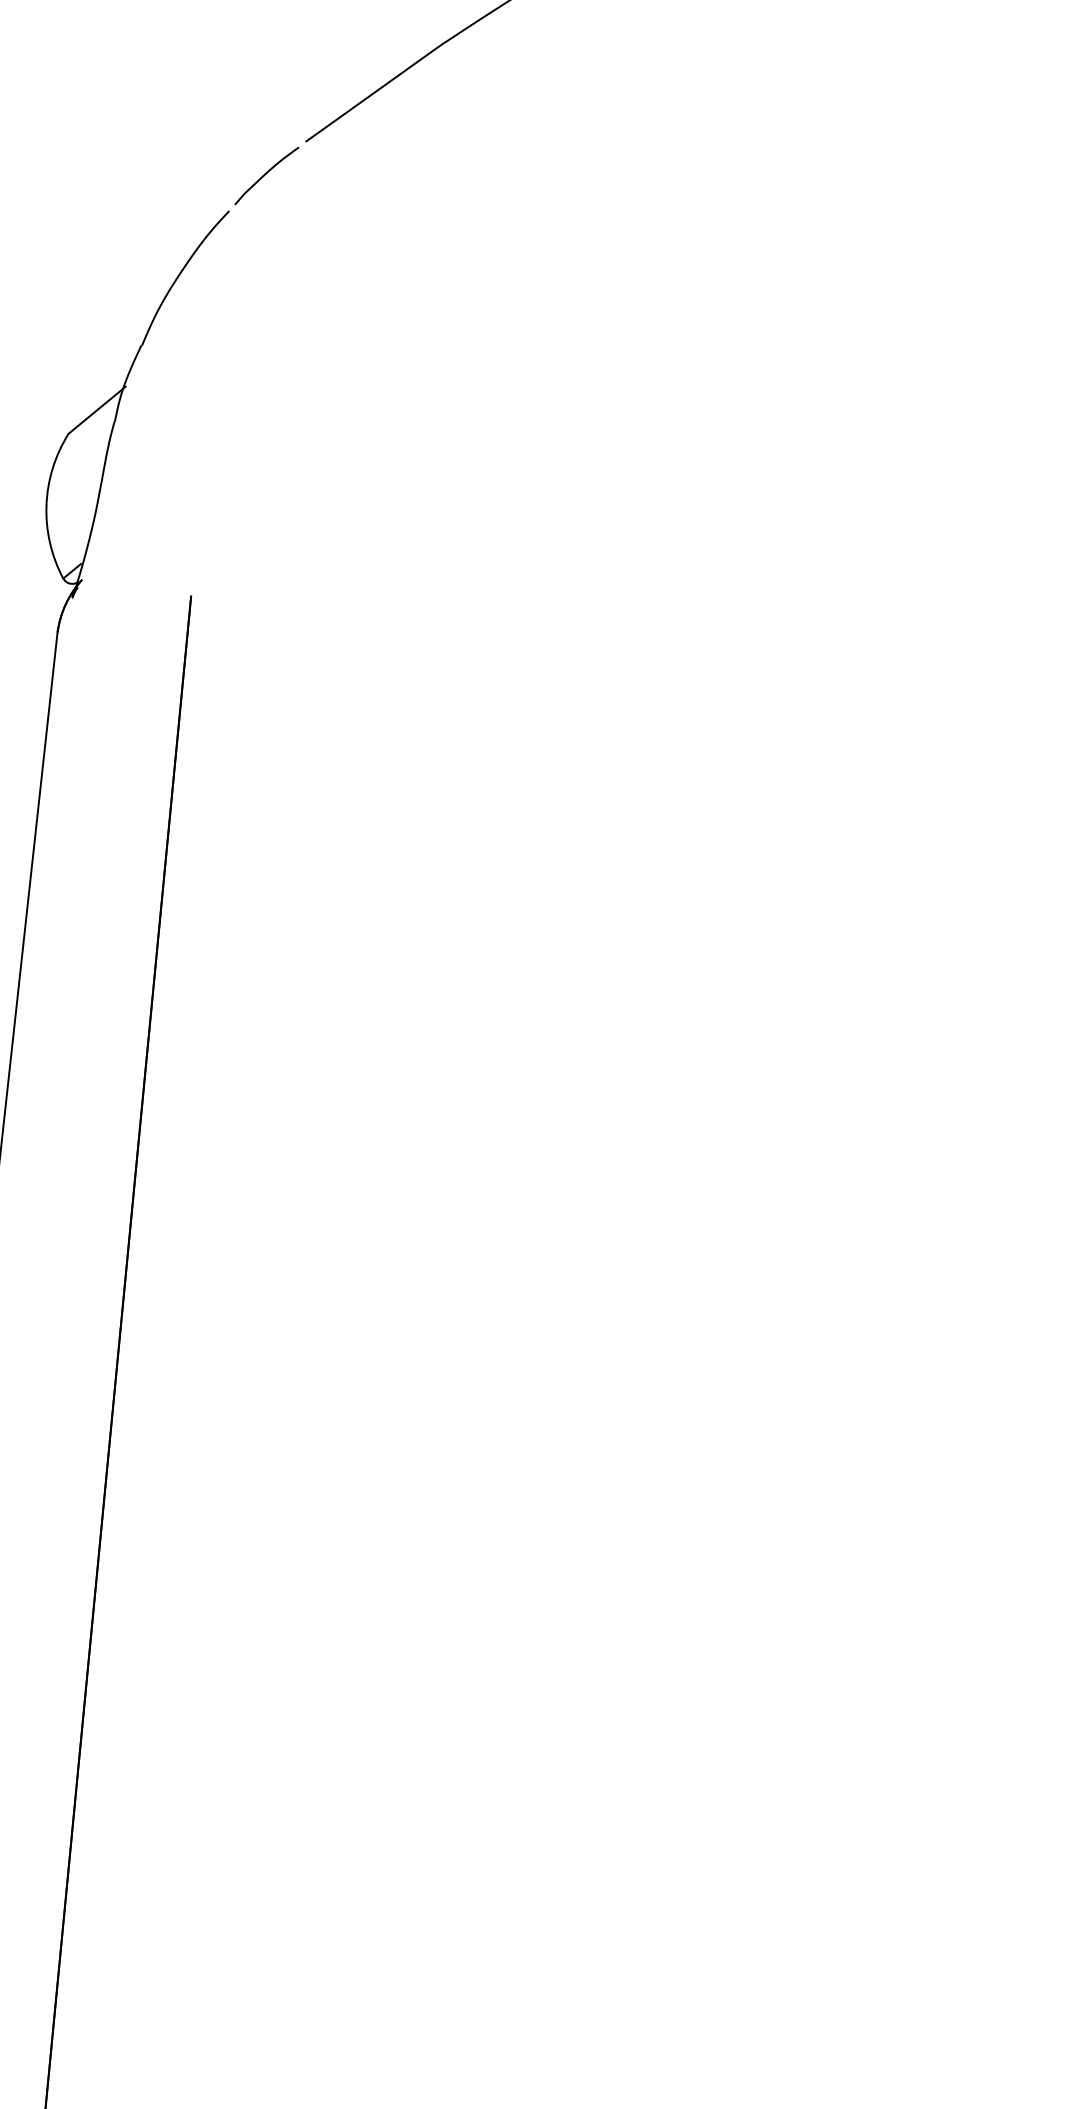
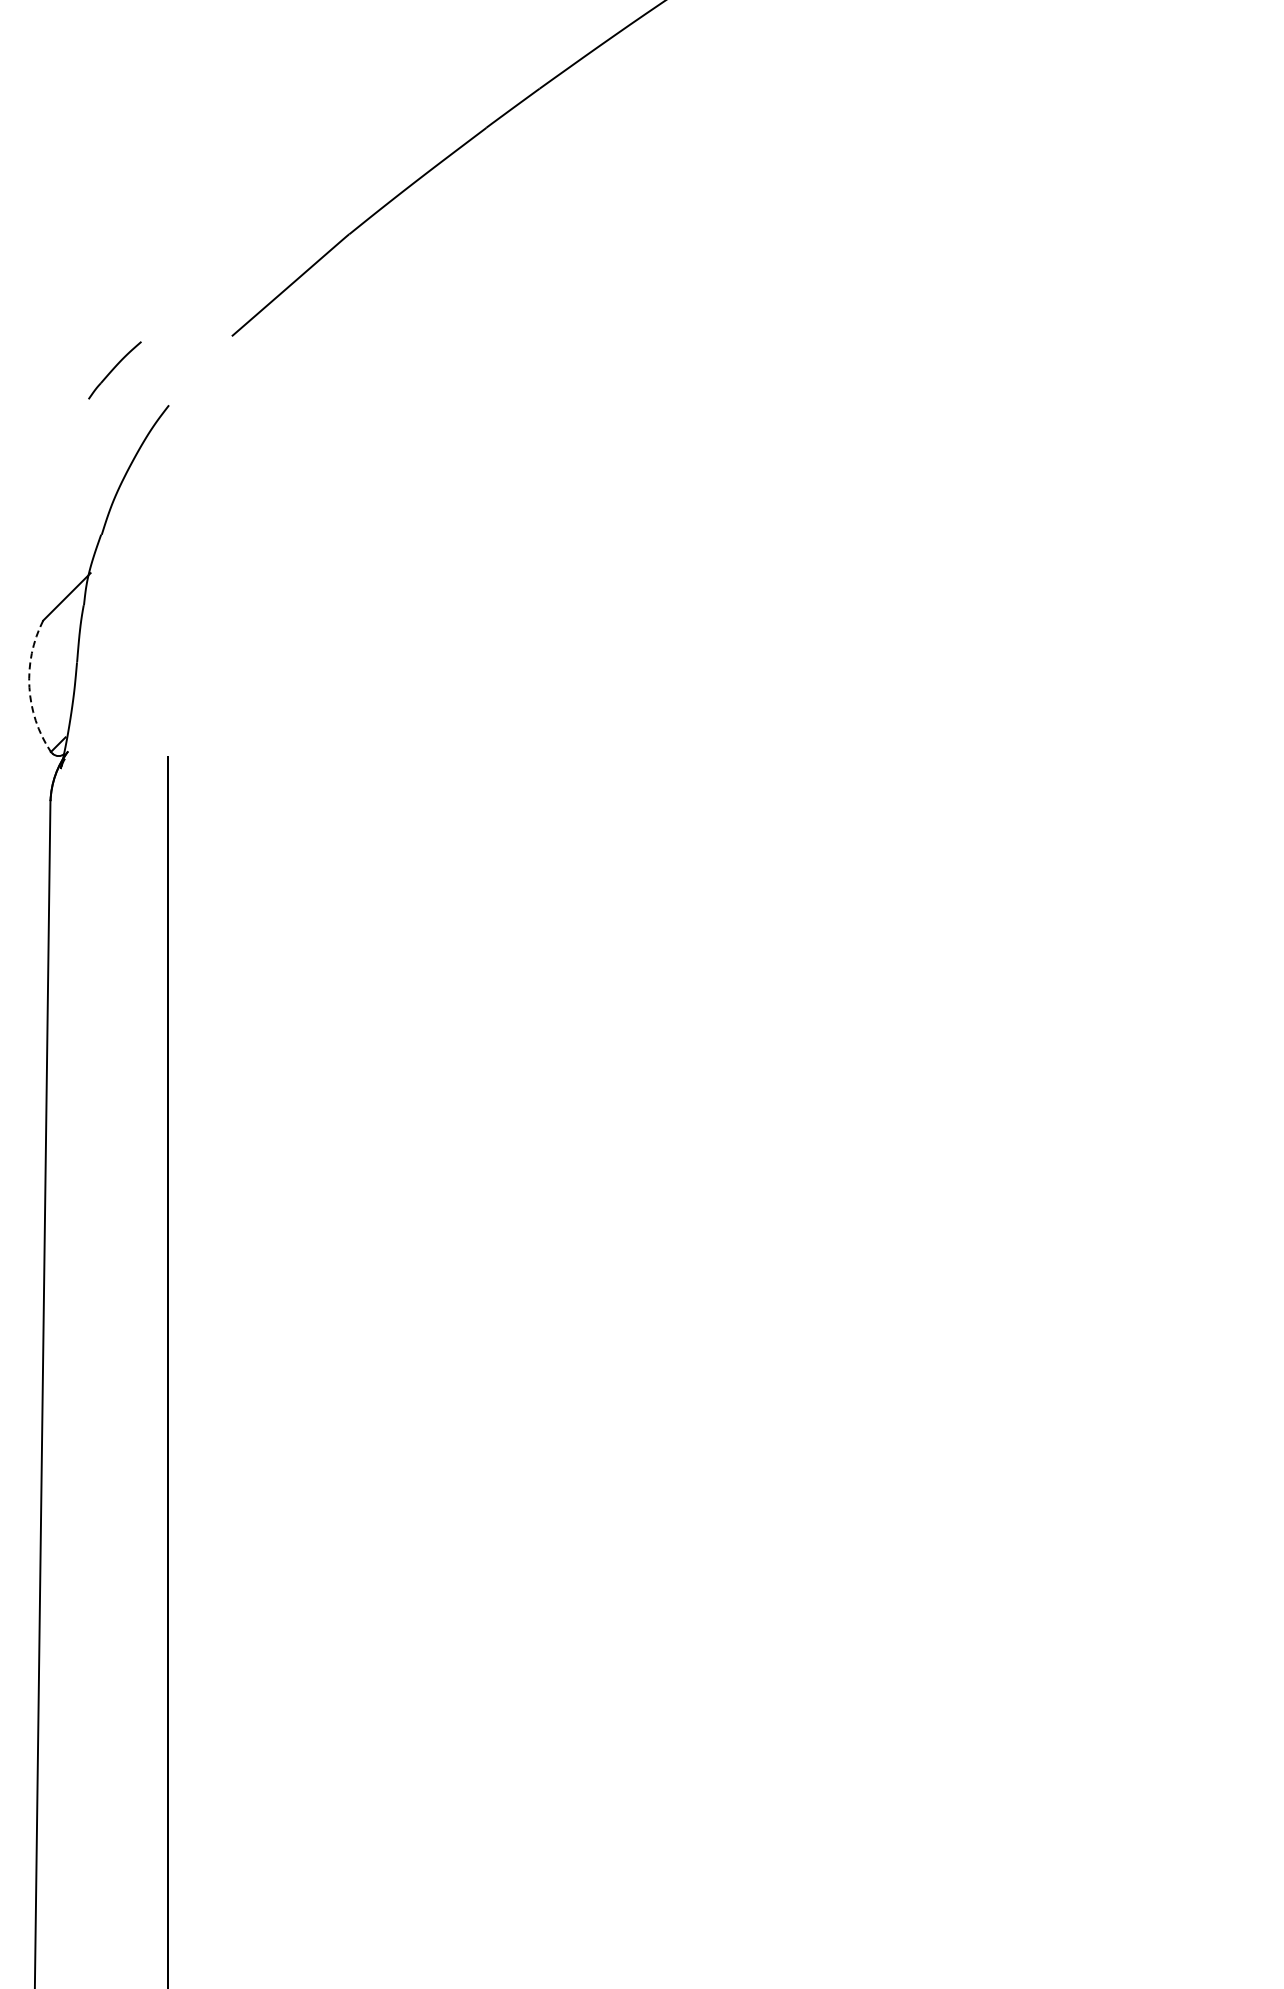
part: (266, 176) -> (114, 370), moved
arc: (46, 505) -> (29, 687), solid -> dashed

